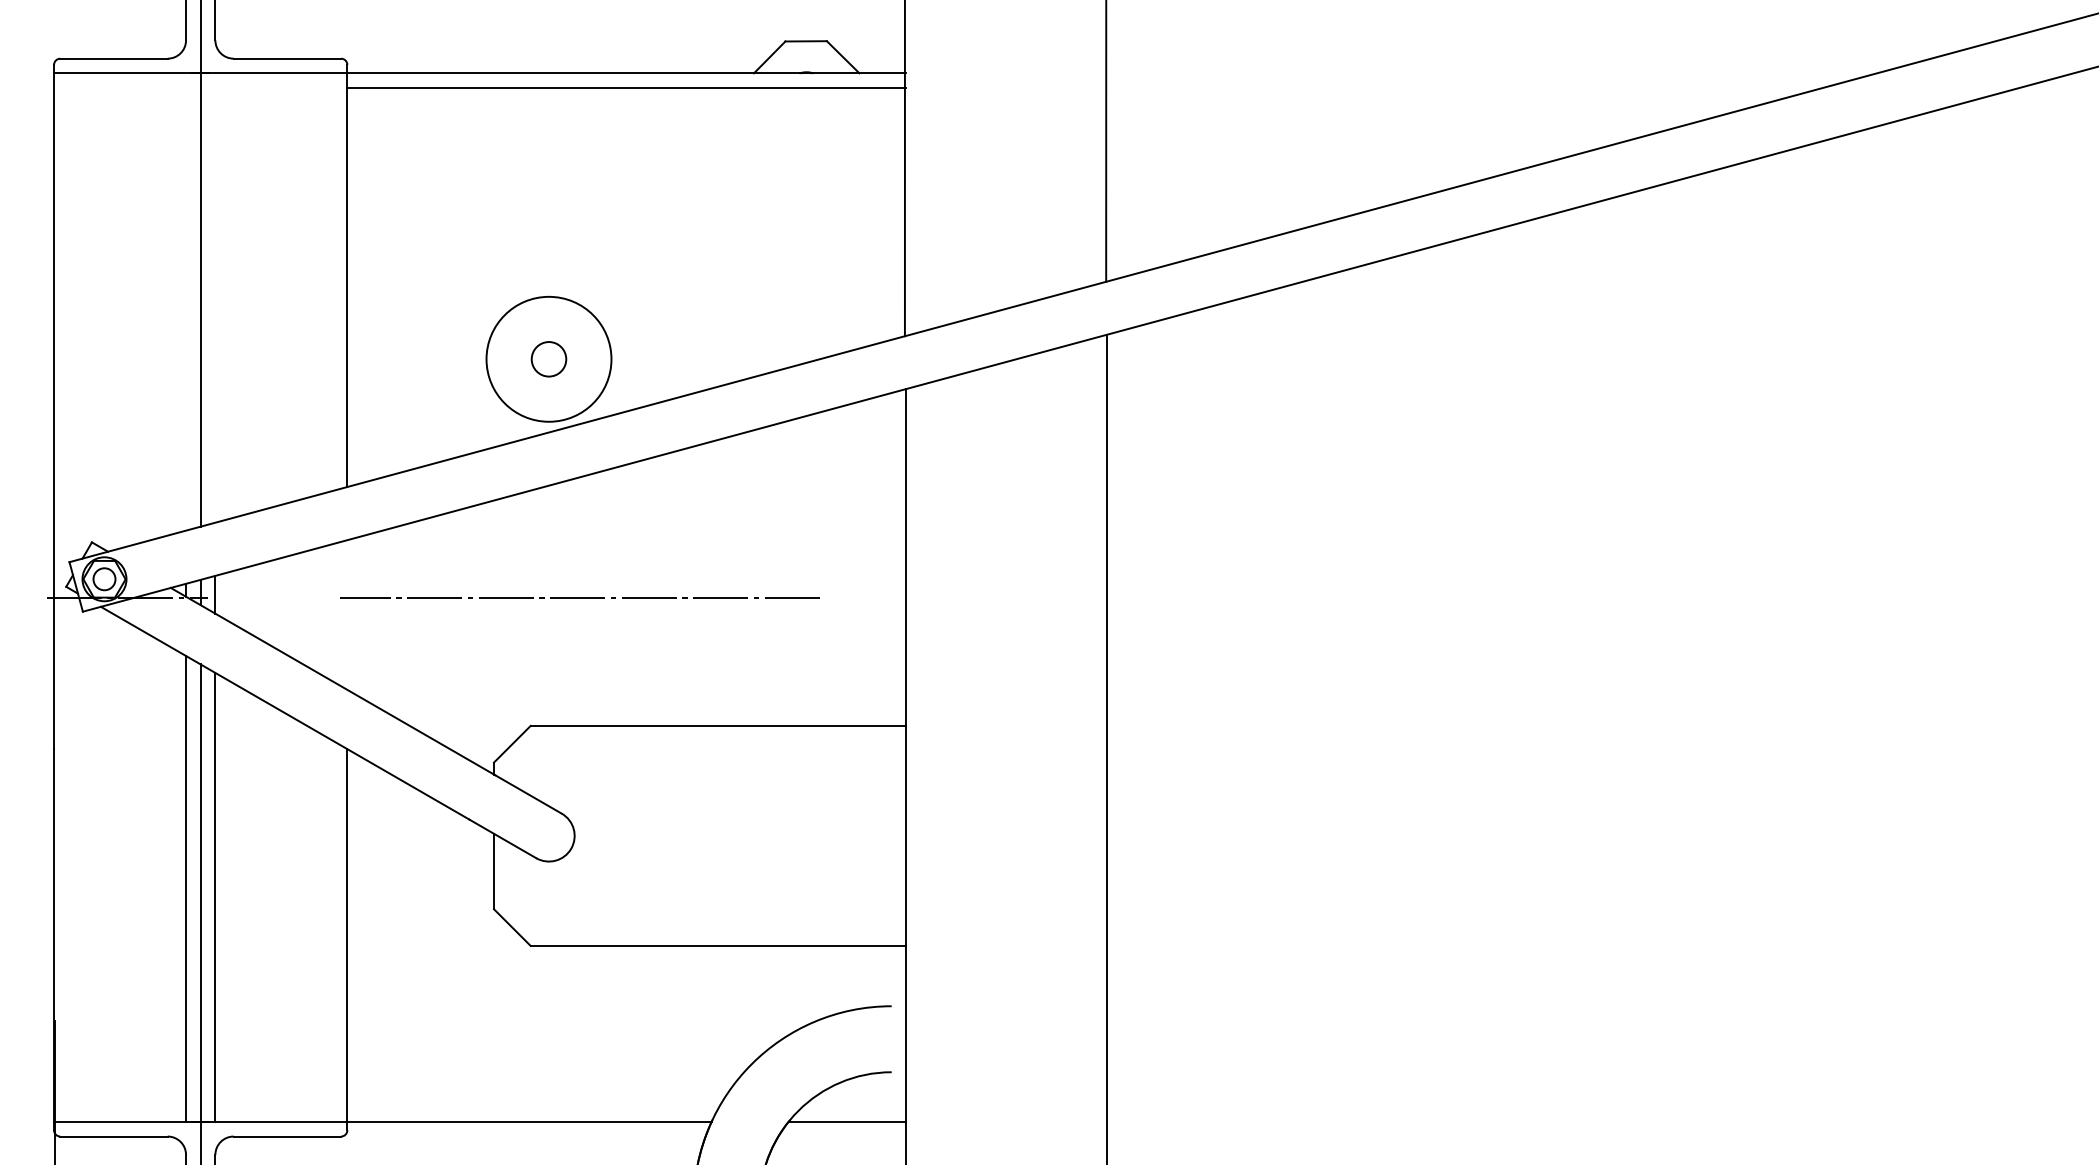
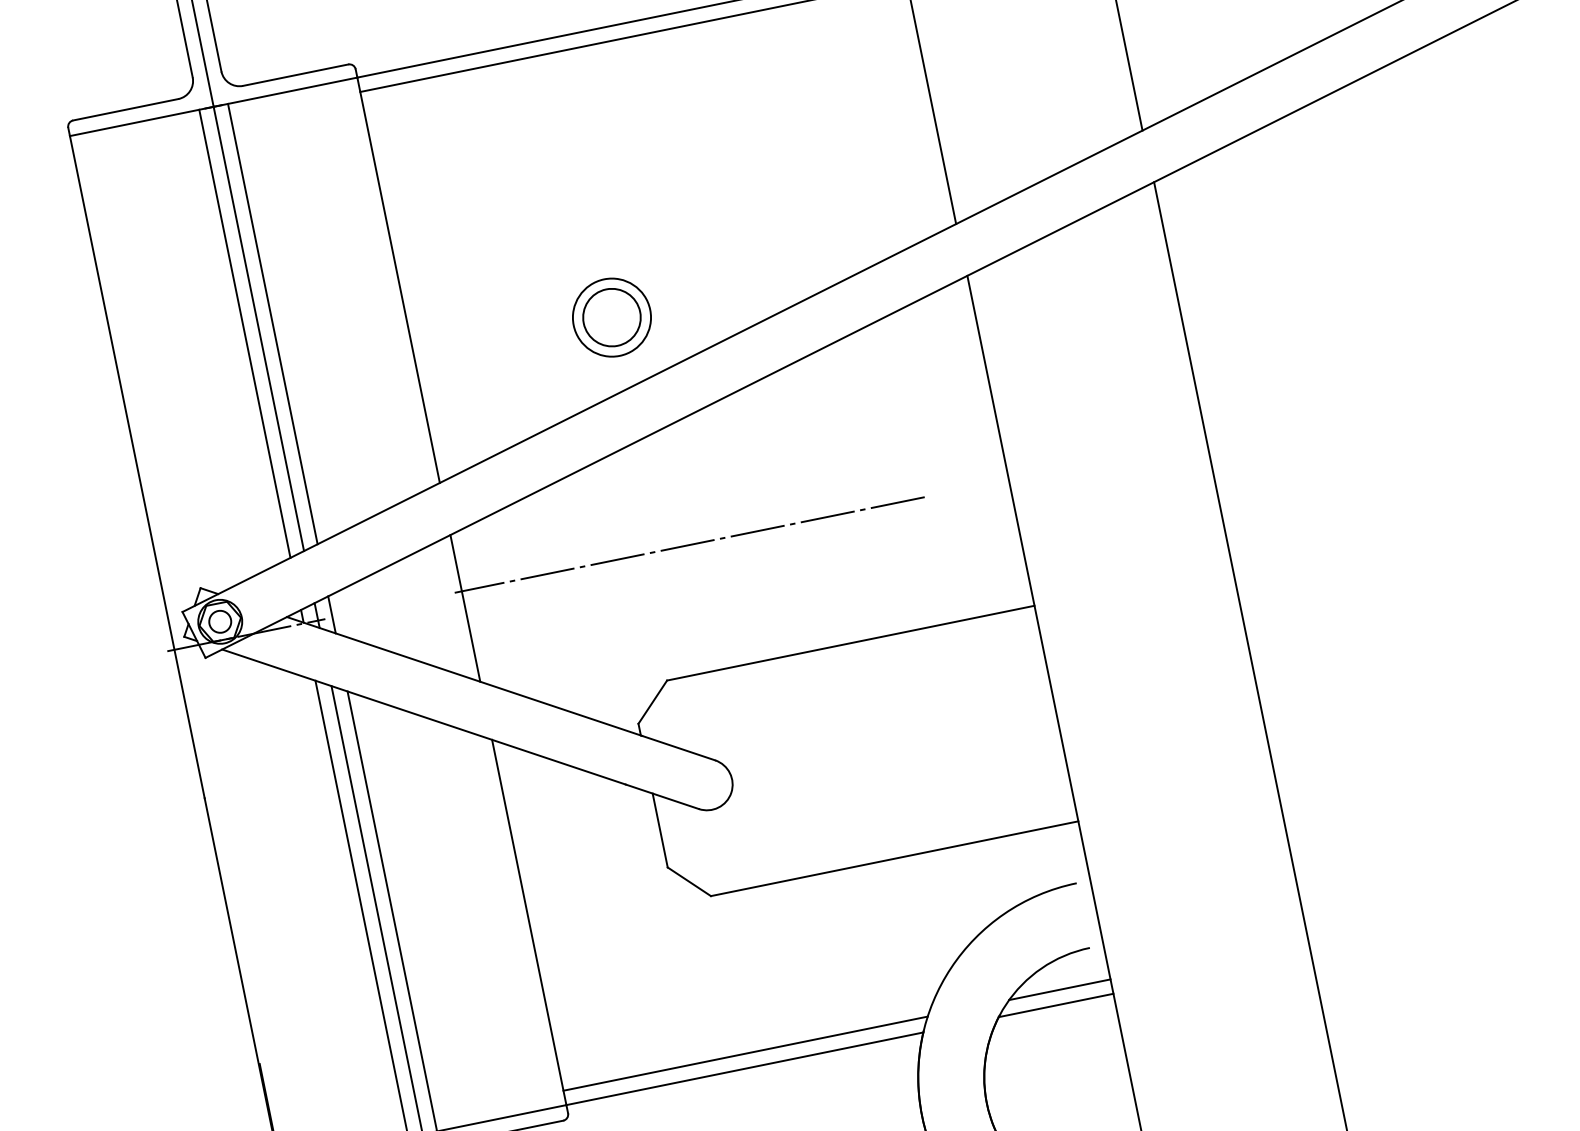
line: (215, 297) -> (272, 323), added
line: (186, 301) -> (245, 333), added
circle: (548, 359) -> (611, 317), size x0.62
circle: (548, 359) -> (611, 317), size x1.67
line: (347, 614) -> (465, 607), added
line: (533, 1107) -> (745, 1053), added
line: (853, 1107) -> (1059, 990), added

